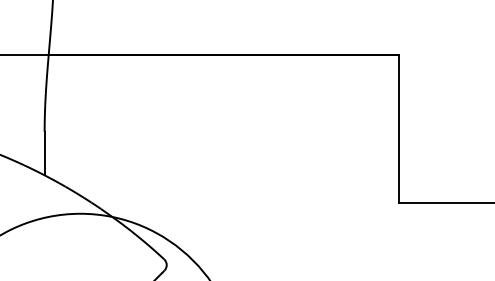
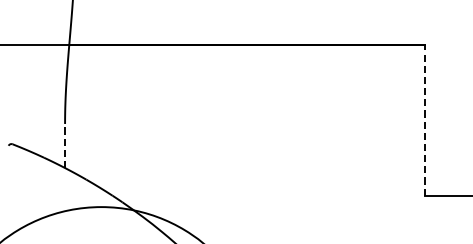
line: (398, 128) -> (424, 120), solid -> dashed
line: (44, 153) -> (64, 145), solid -> dashed

